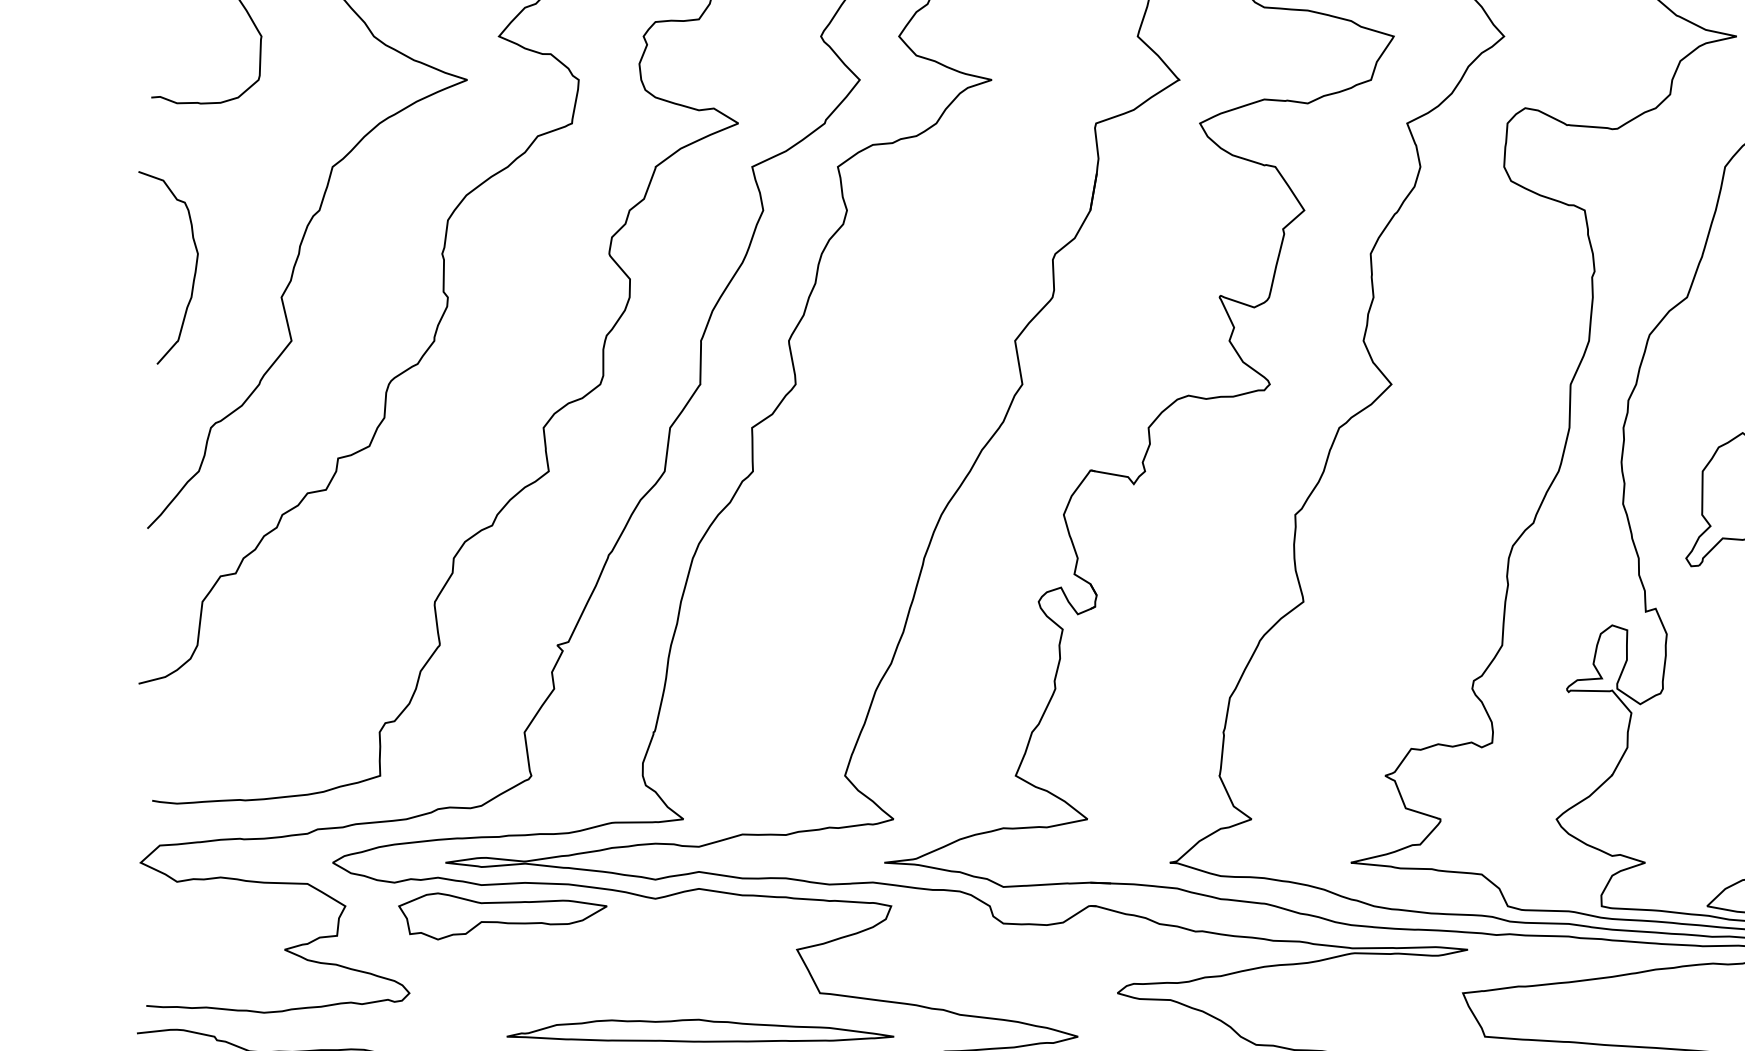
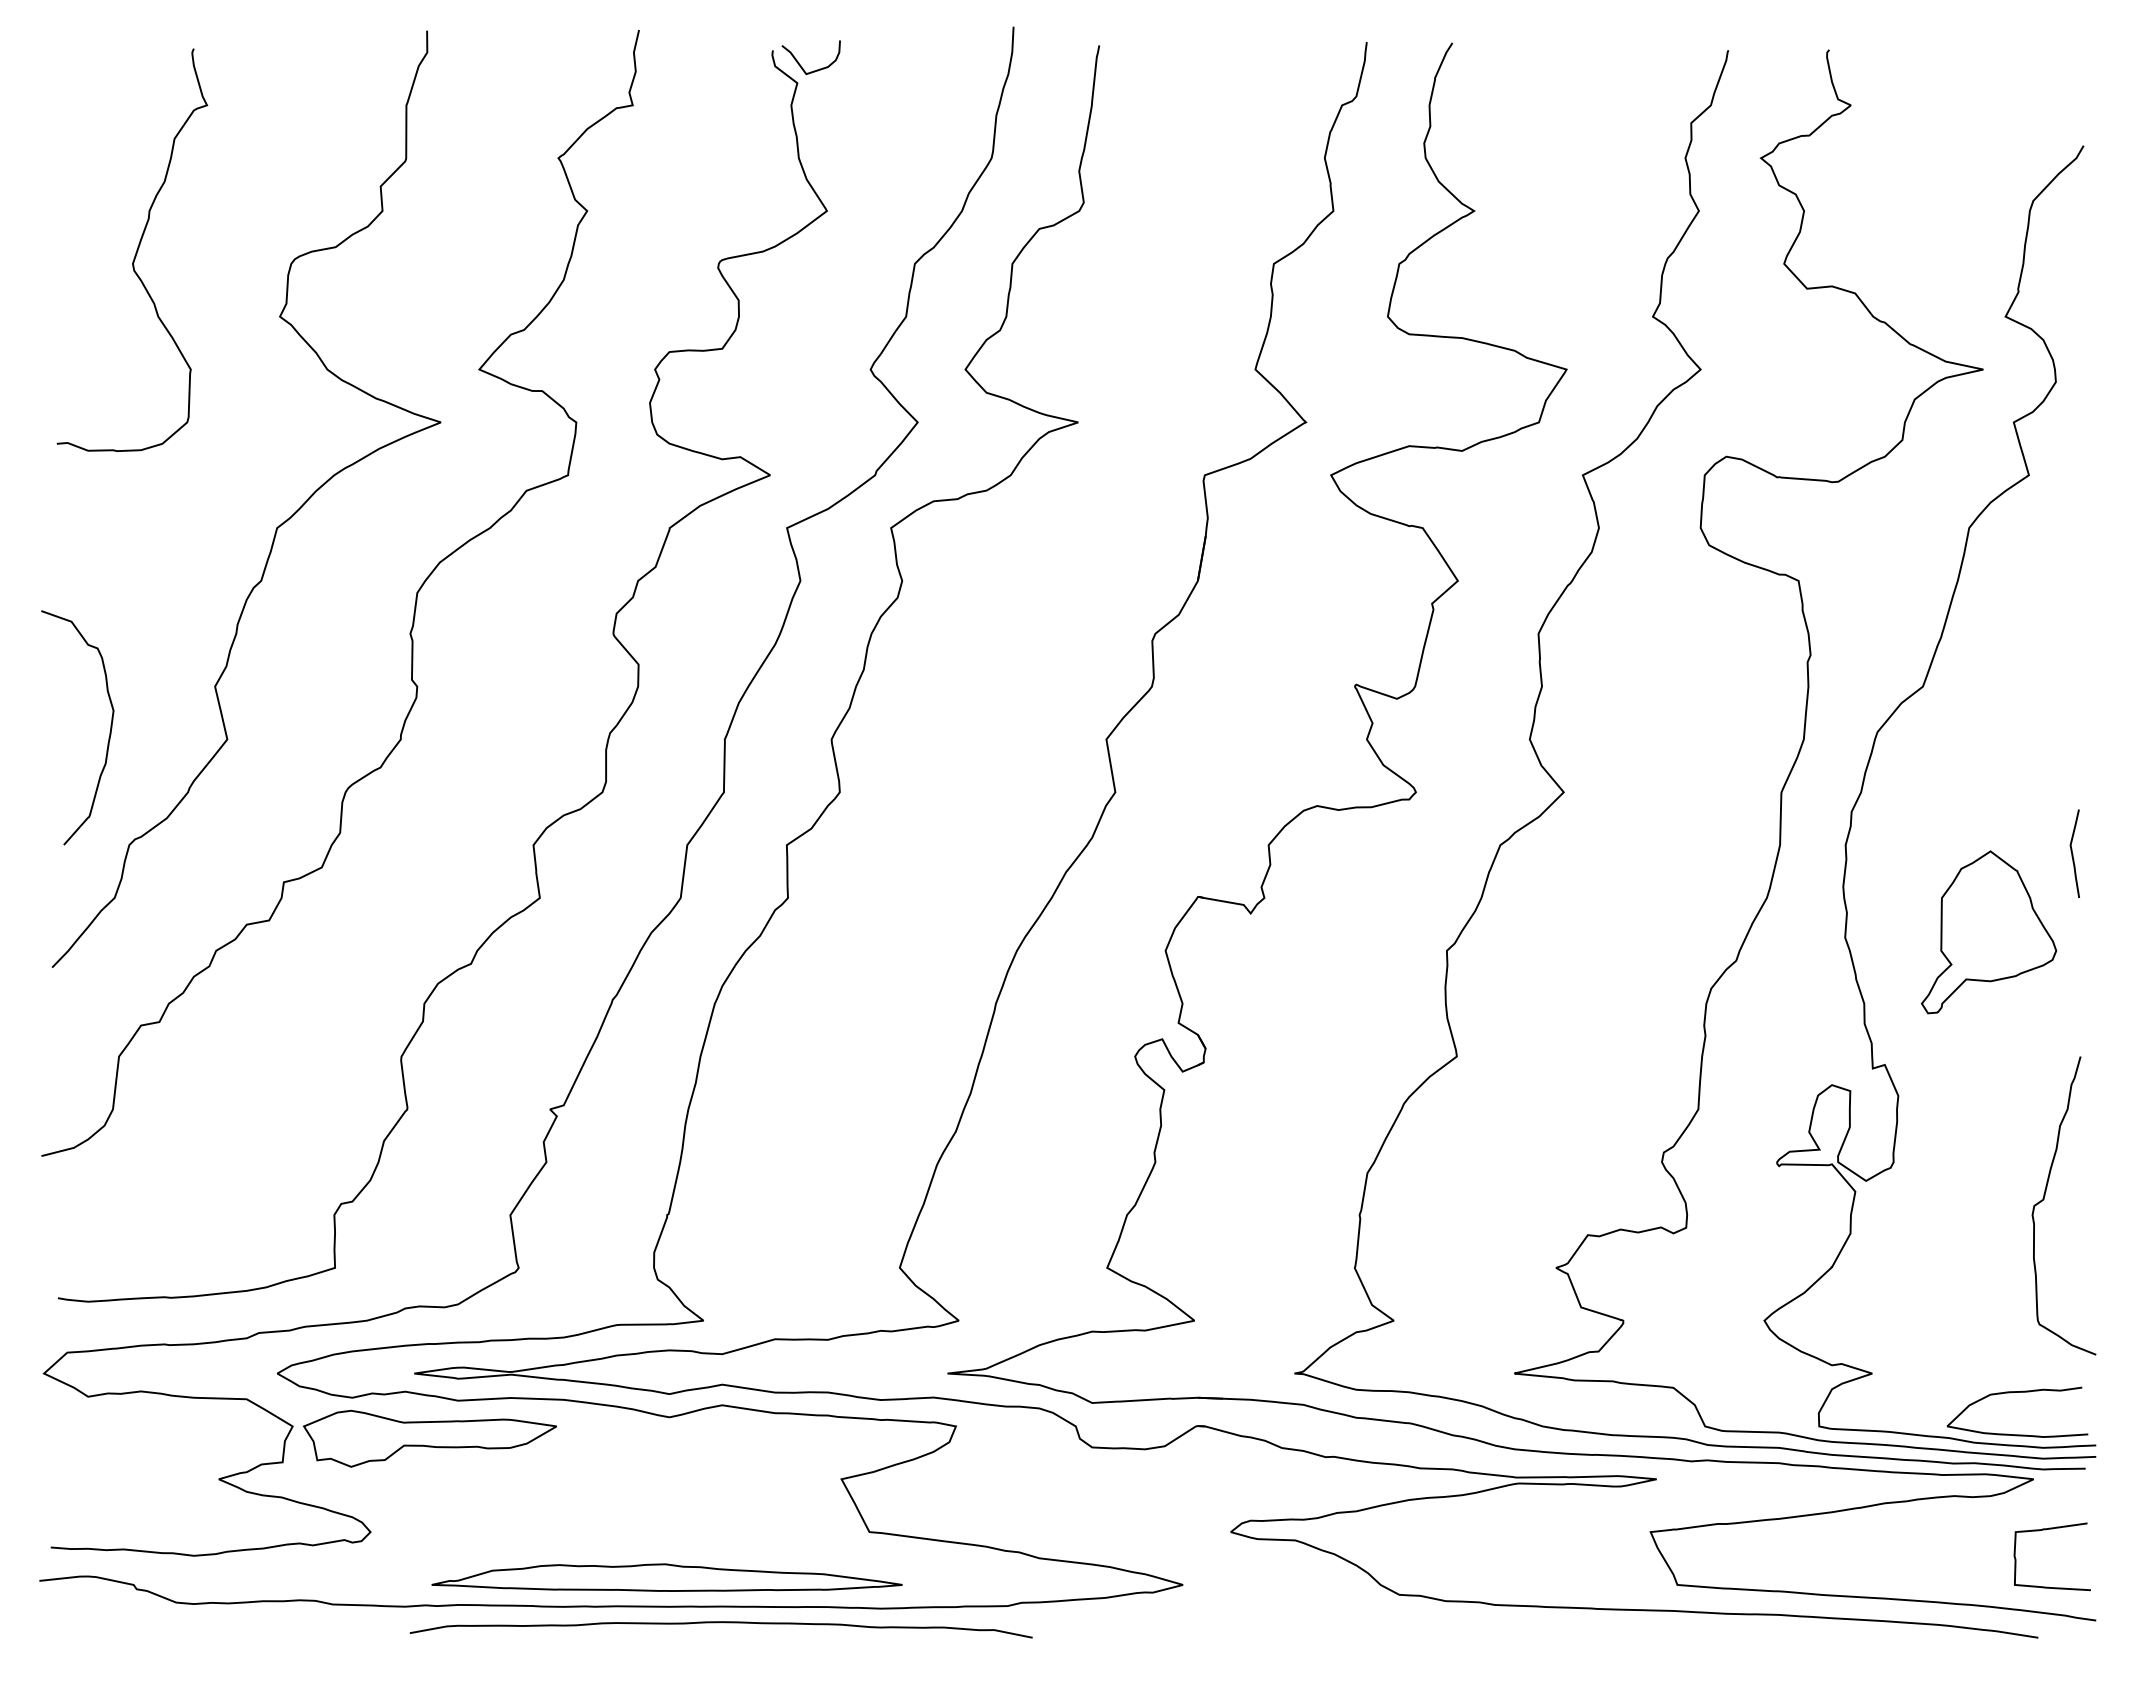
curve: (194, 270) -> (109, 731), moved
part: (502, 916) -> (429, 1438), moved
part: (699, 1030) -> (666, 1577), moved

